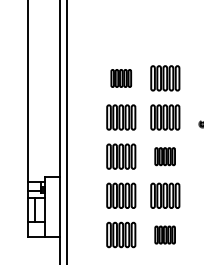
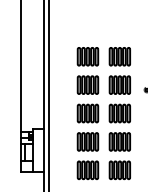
part: (120, 78) -> (87, 56), size x1.43
part: (164, 156) -> (119, 113), size x1.43
part: (164, 235) -> (119, 170), size x1.43

